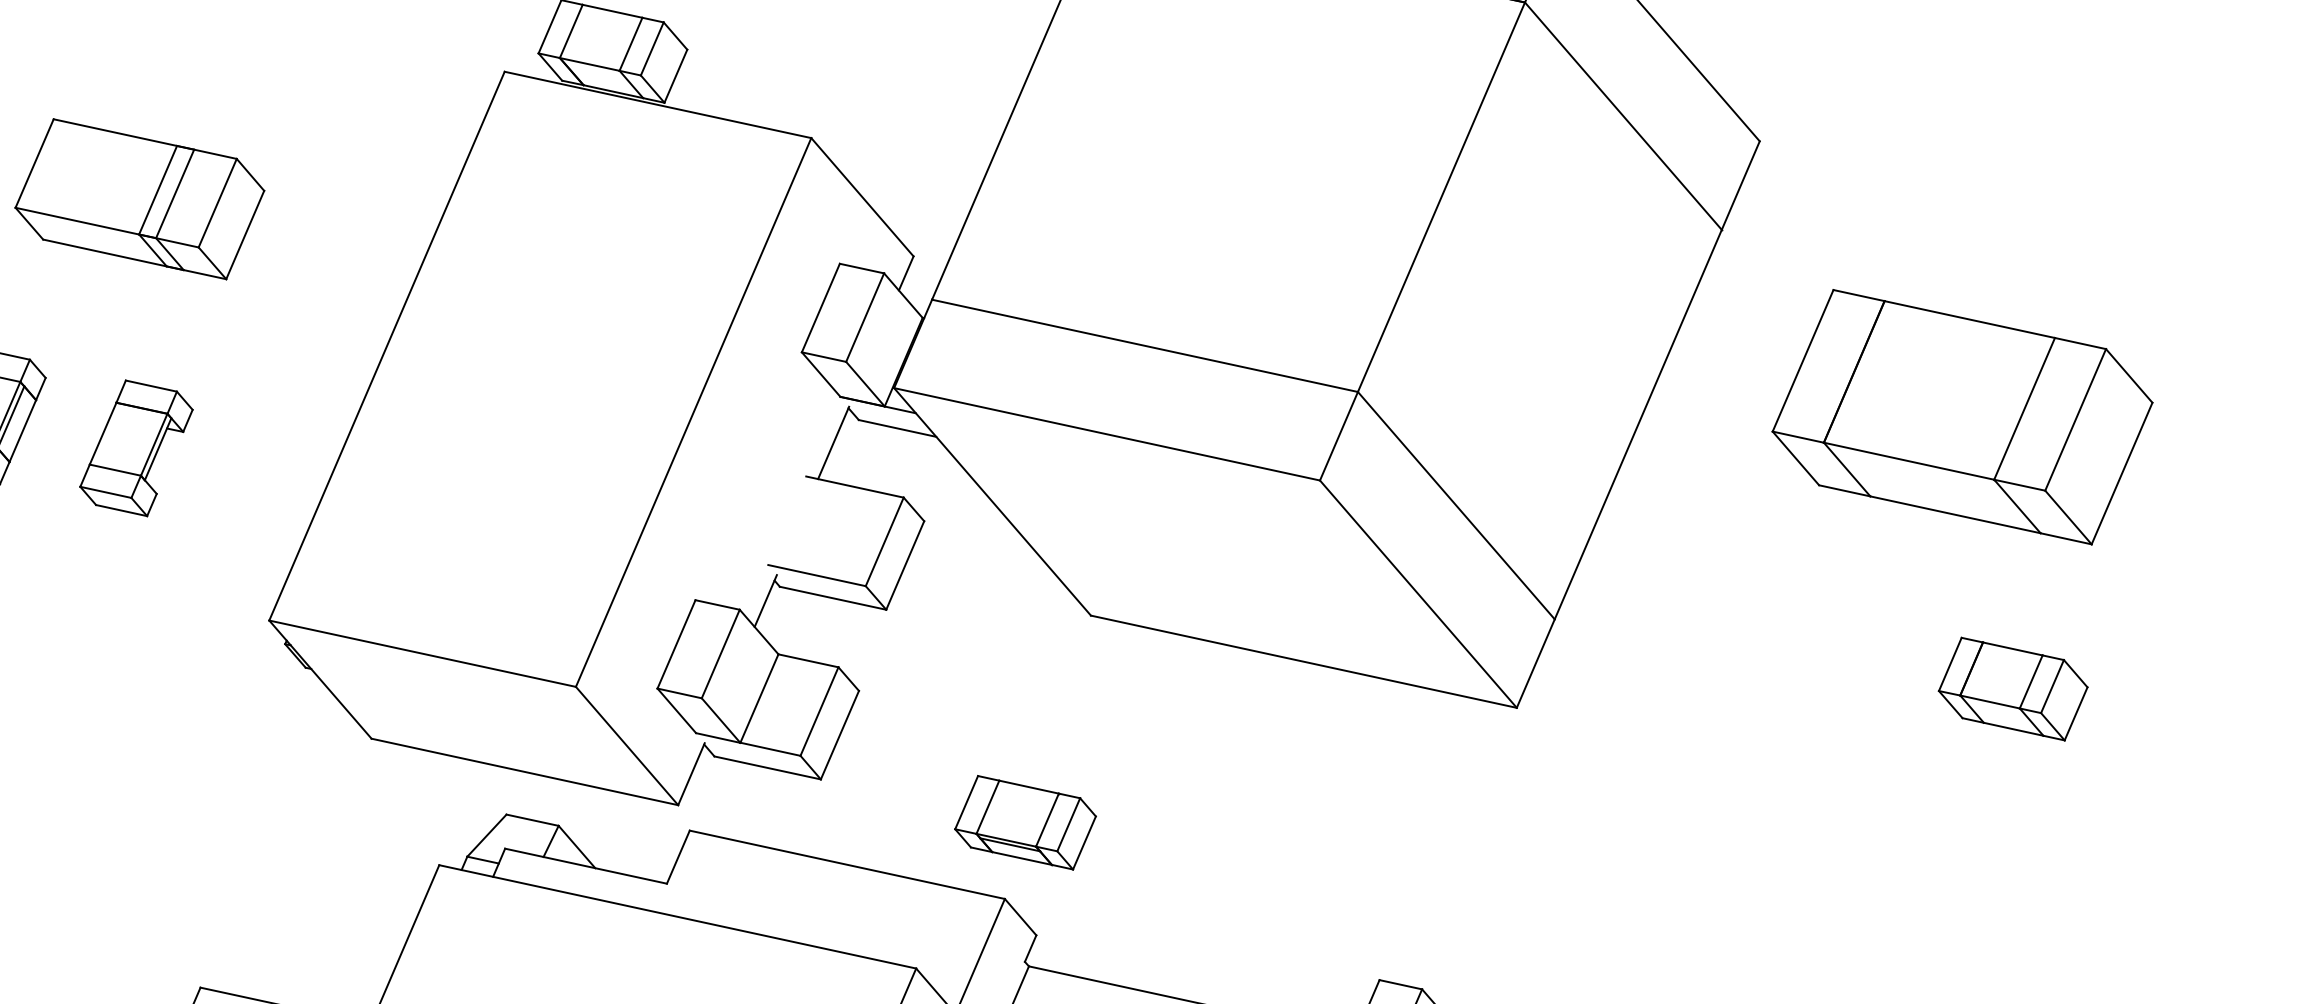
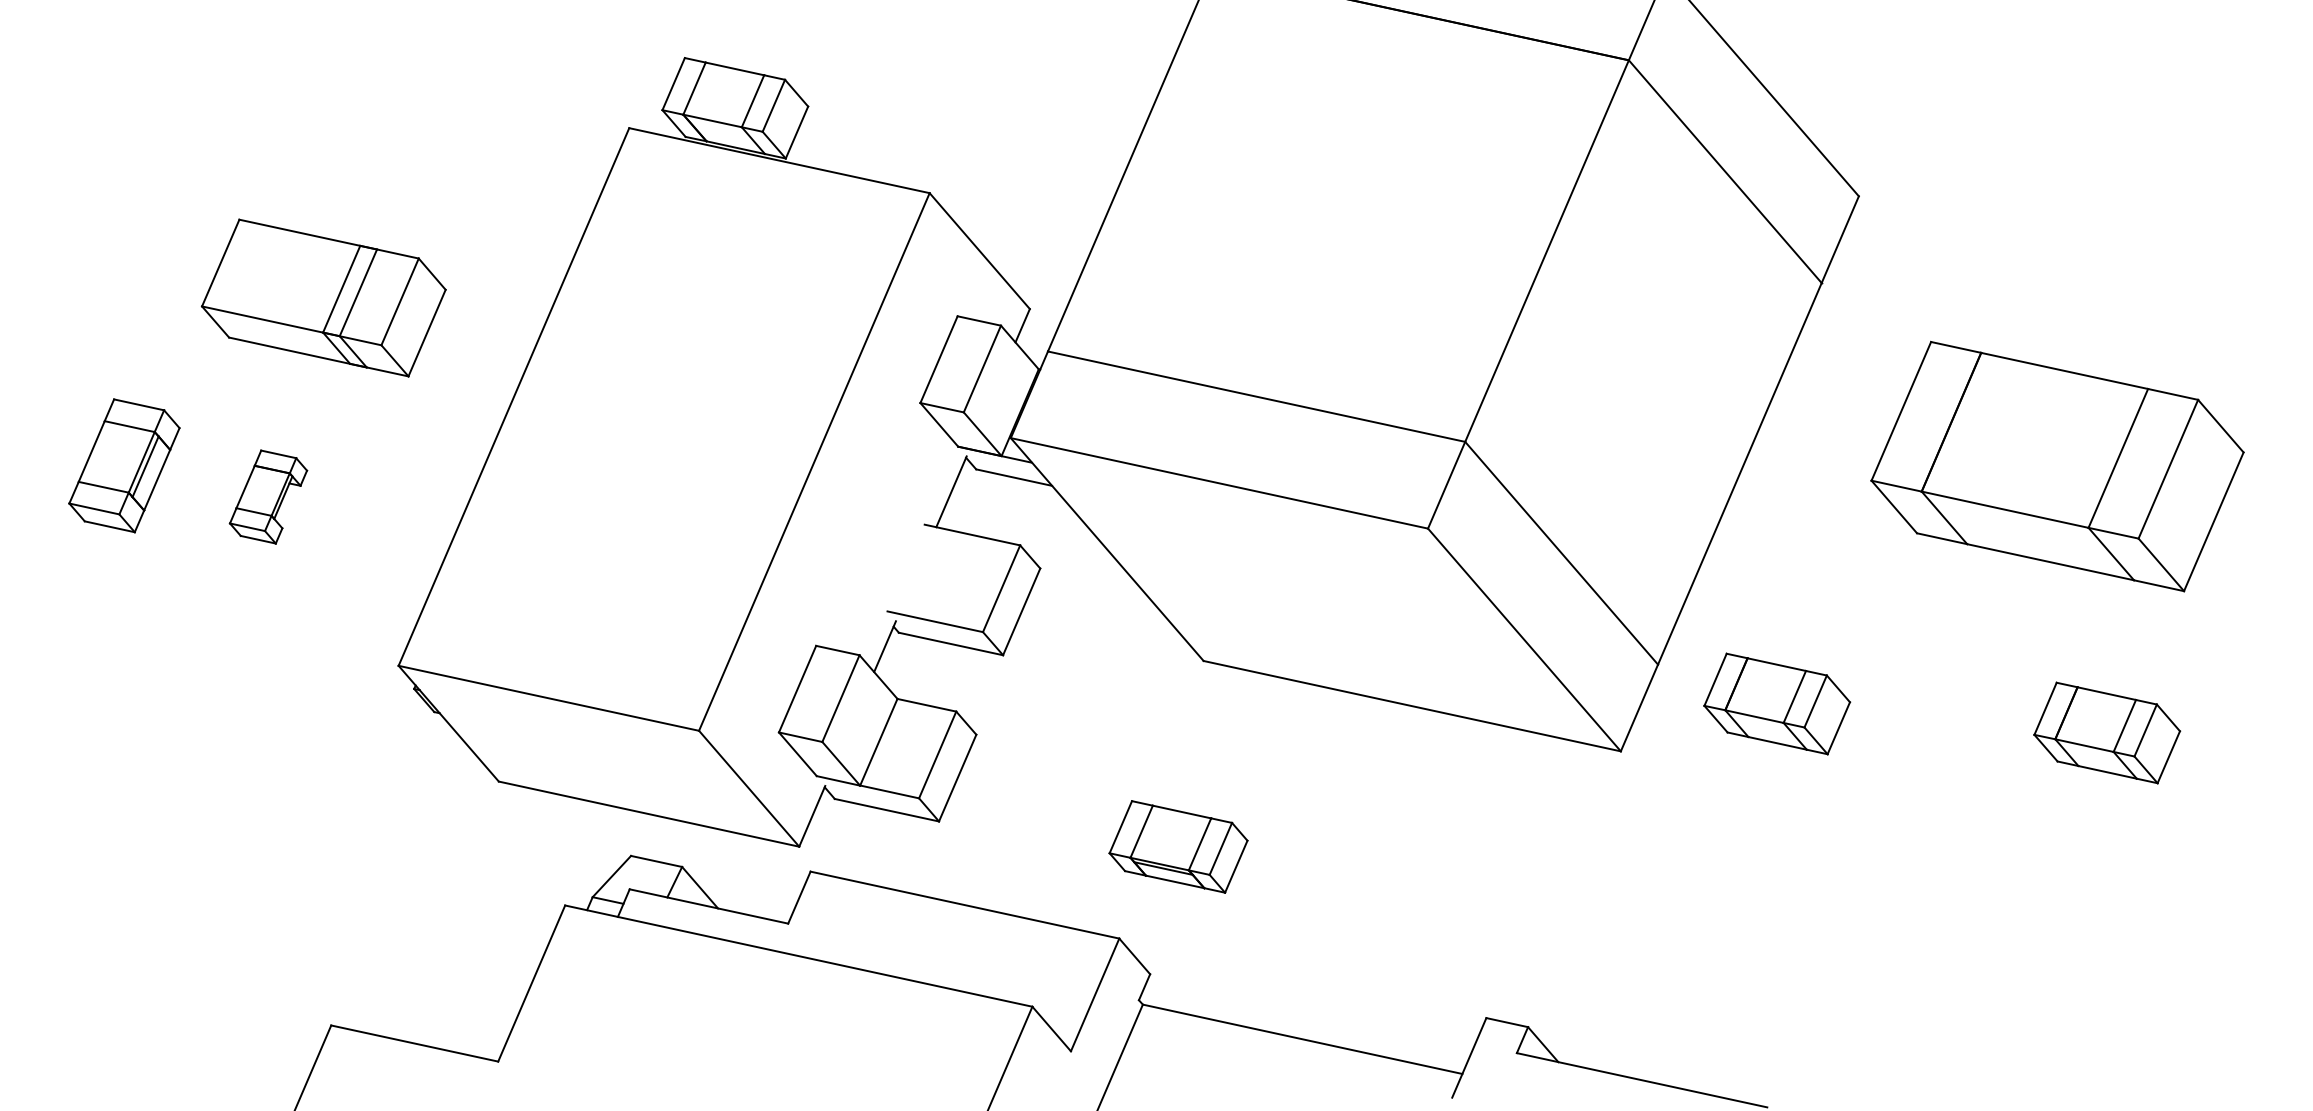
part: (139, 198) -> (323, 297), moved
part: (136, 447) -> (268, 496), size x0.7
part: (1676, 659) -> (1777, 703), added
part: (1025, 822) -> (1178, 846), moved

